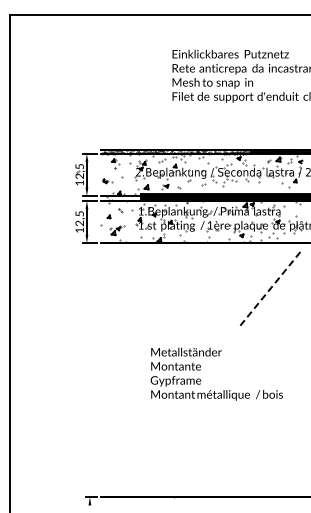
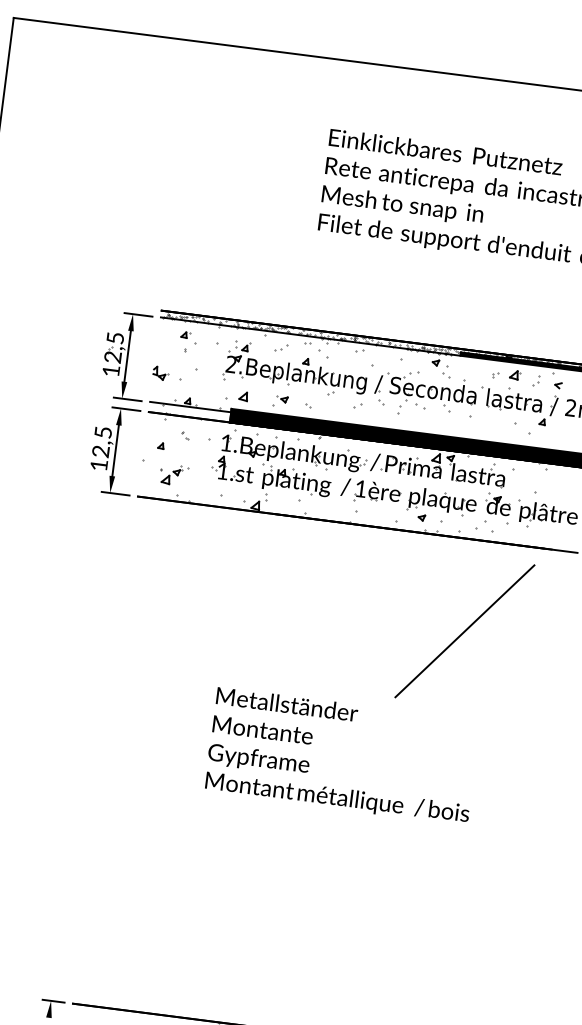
part: (107, 181) -> (167, 374), size x1.67
line: (270, 288) -> (465, 630), dashed -> solid
text: (216, 373) -> (341, 754), moved

